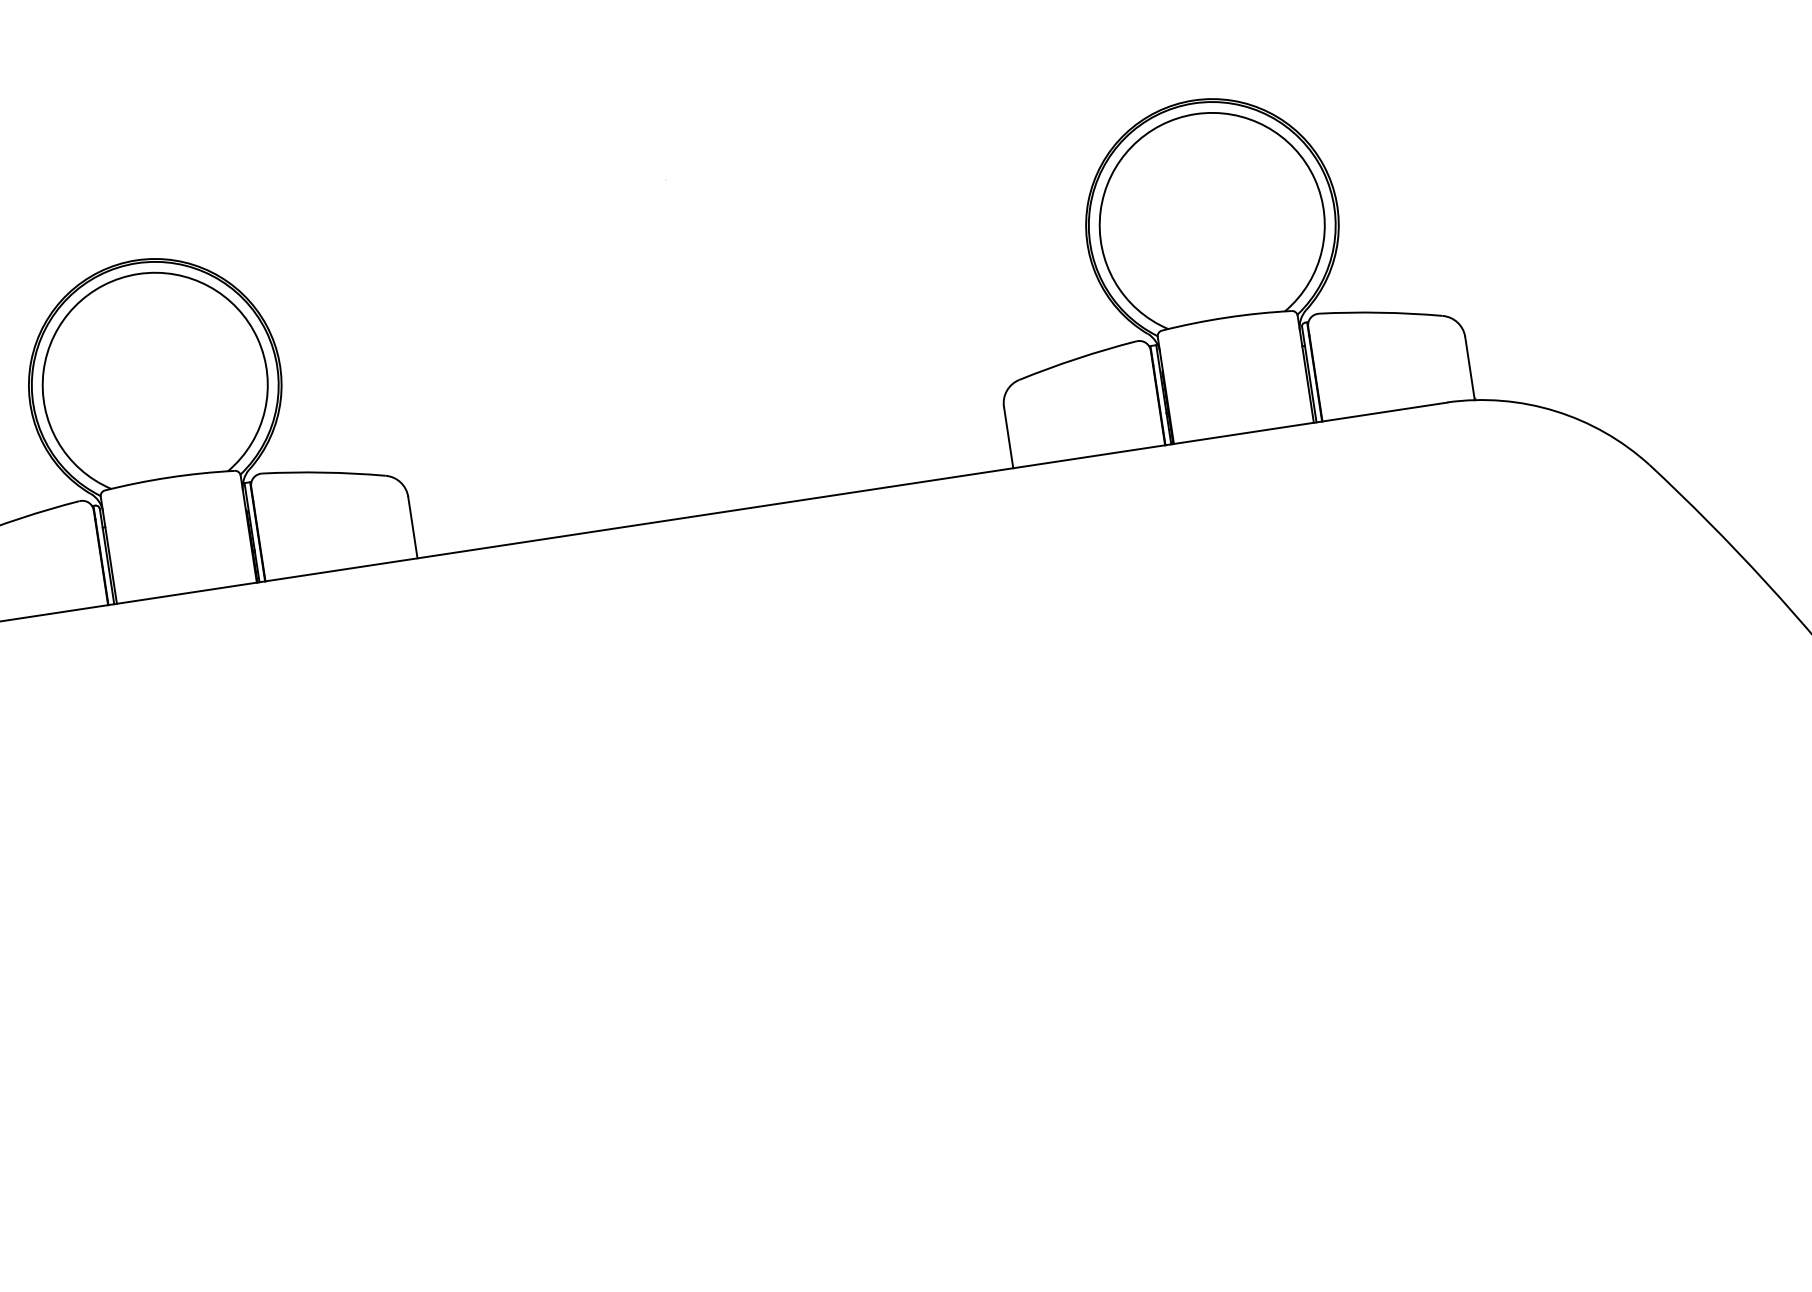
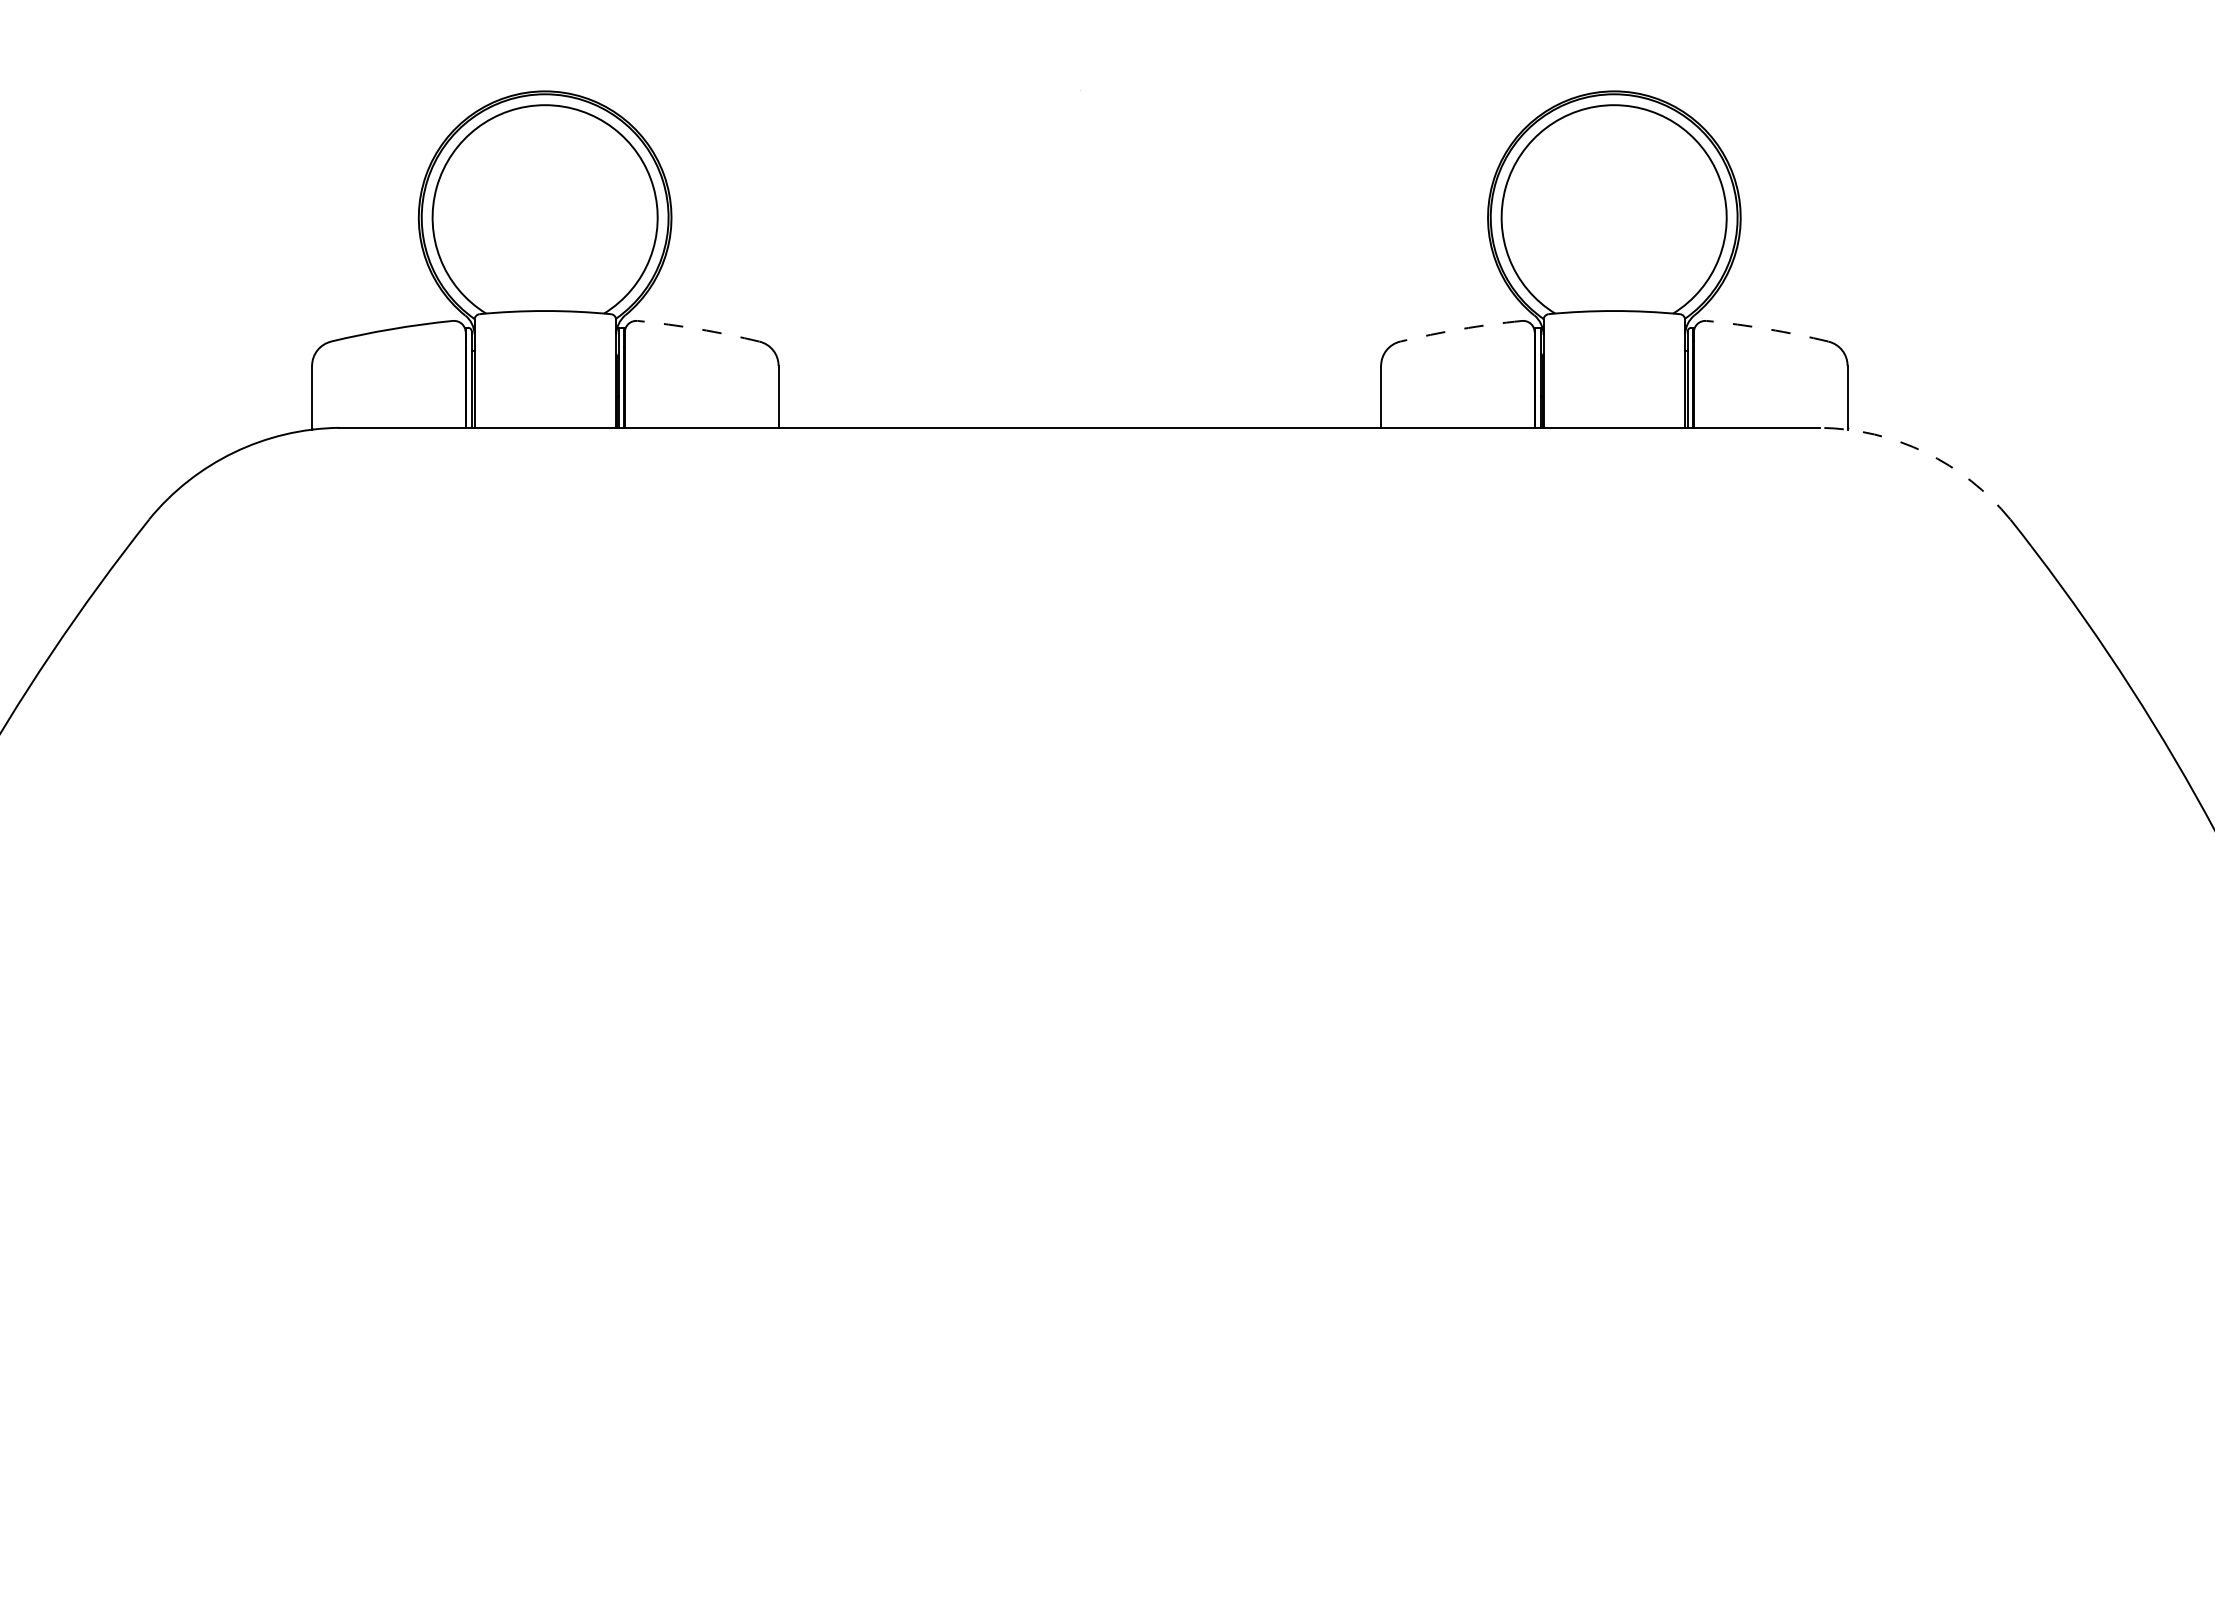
arc: (1380, 313) -> (1767, 329), solid -> dashed
arc: (1077, 358) -> (1460, 329), solid -> dashed
arc: (1555, 411) -> (1925, 452), solid -> dashed
arc: (323, 472) -> (698, 329), solid -> dashed

